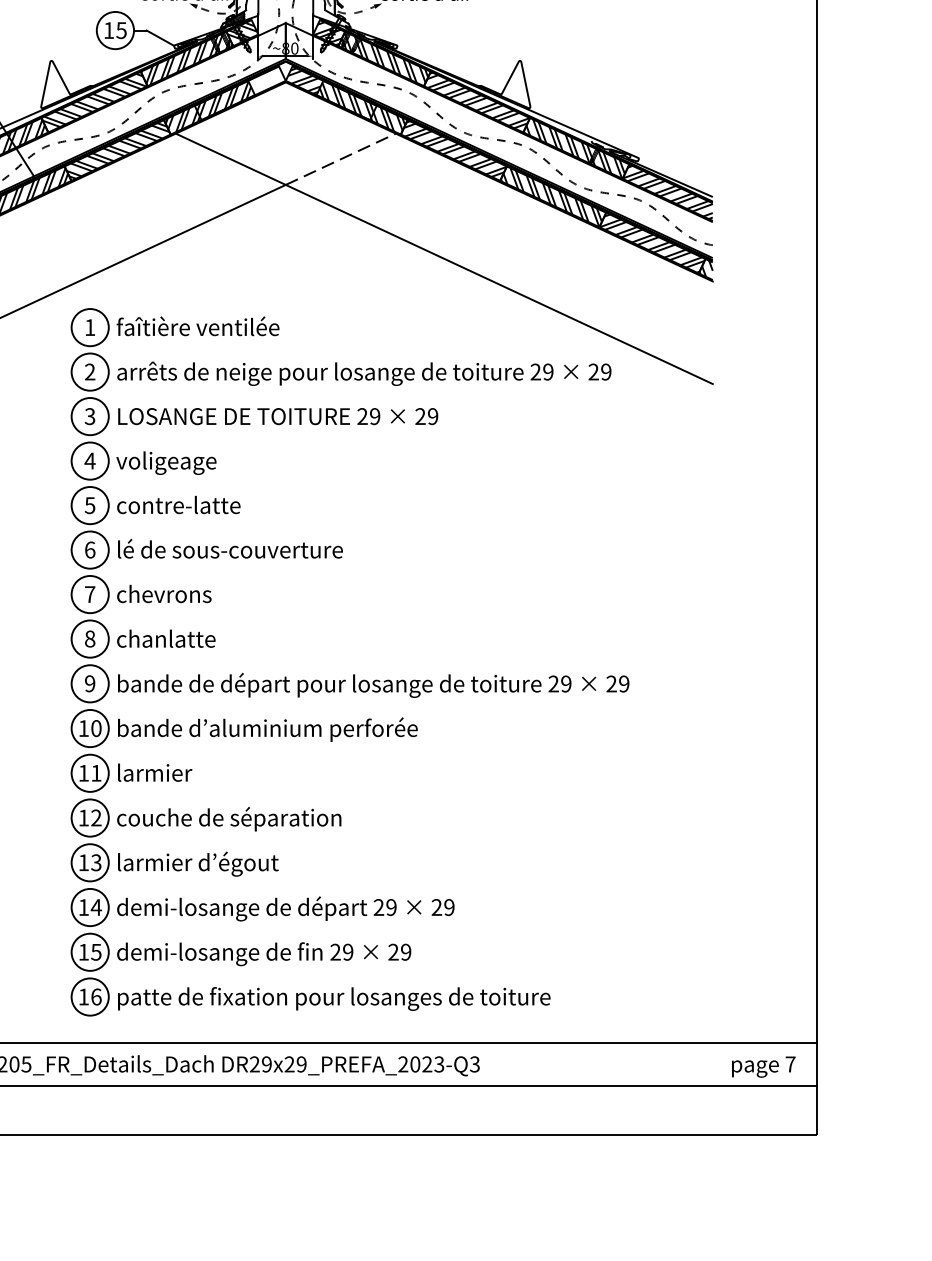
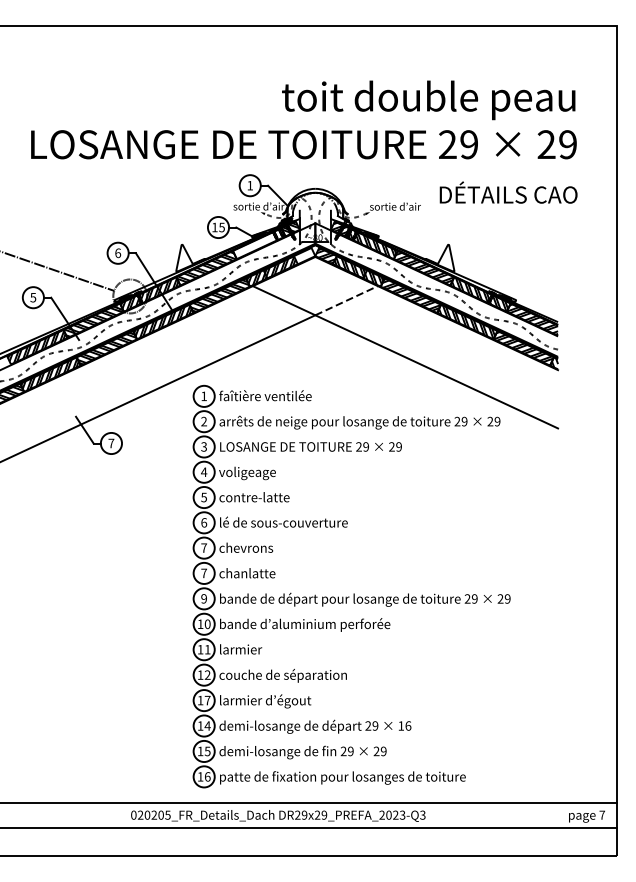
hatch: (187, 58) -> (259, 243), removed
text: (90, 639) -> (204, 573), 8 -> 7
text: (96, 862) -> (207, 700), 13 -> 17
text: (442, 906) -> (404, 725), 29 -> 16

